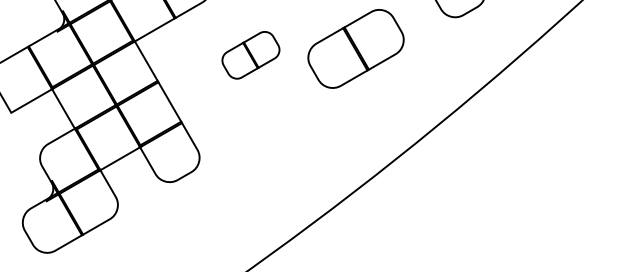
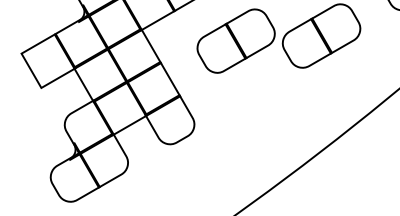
part: (250, 55) -> (235, 41), size x1.67

